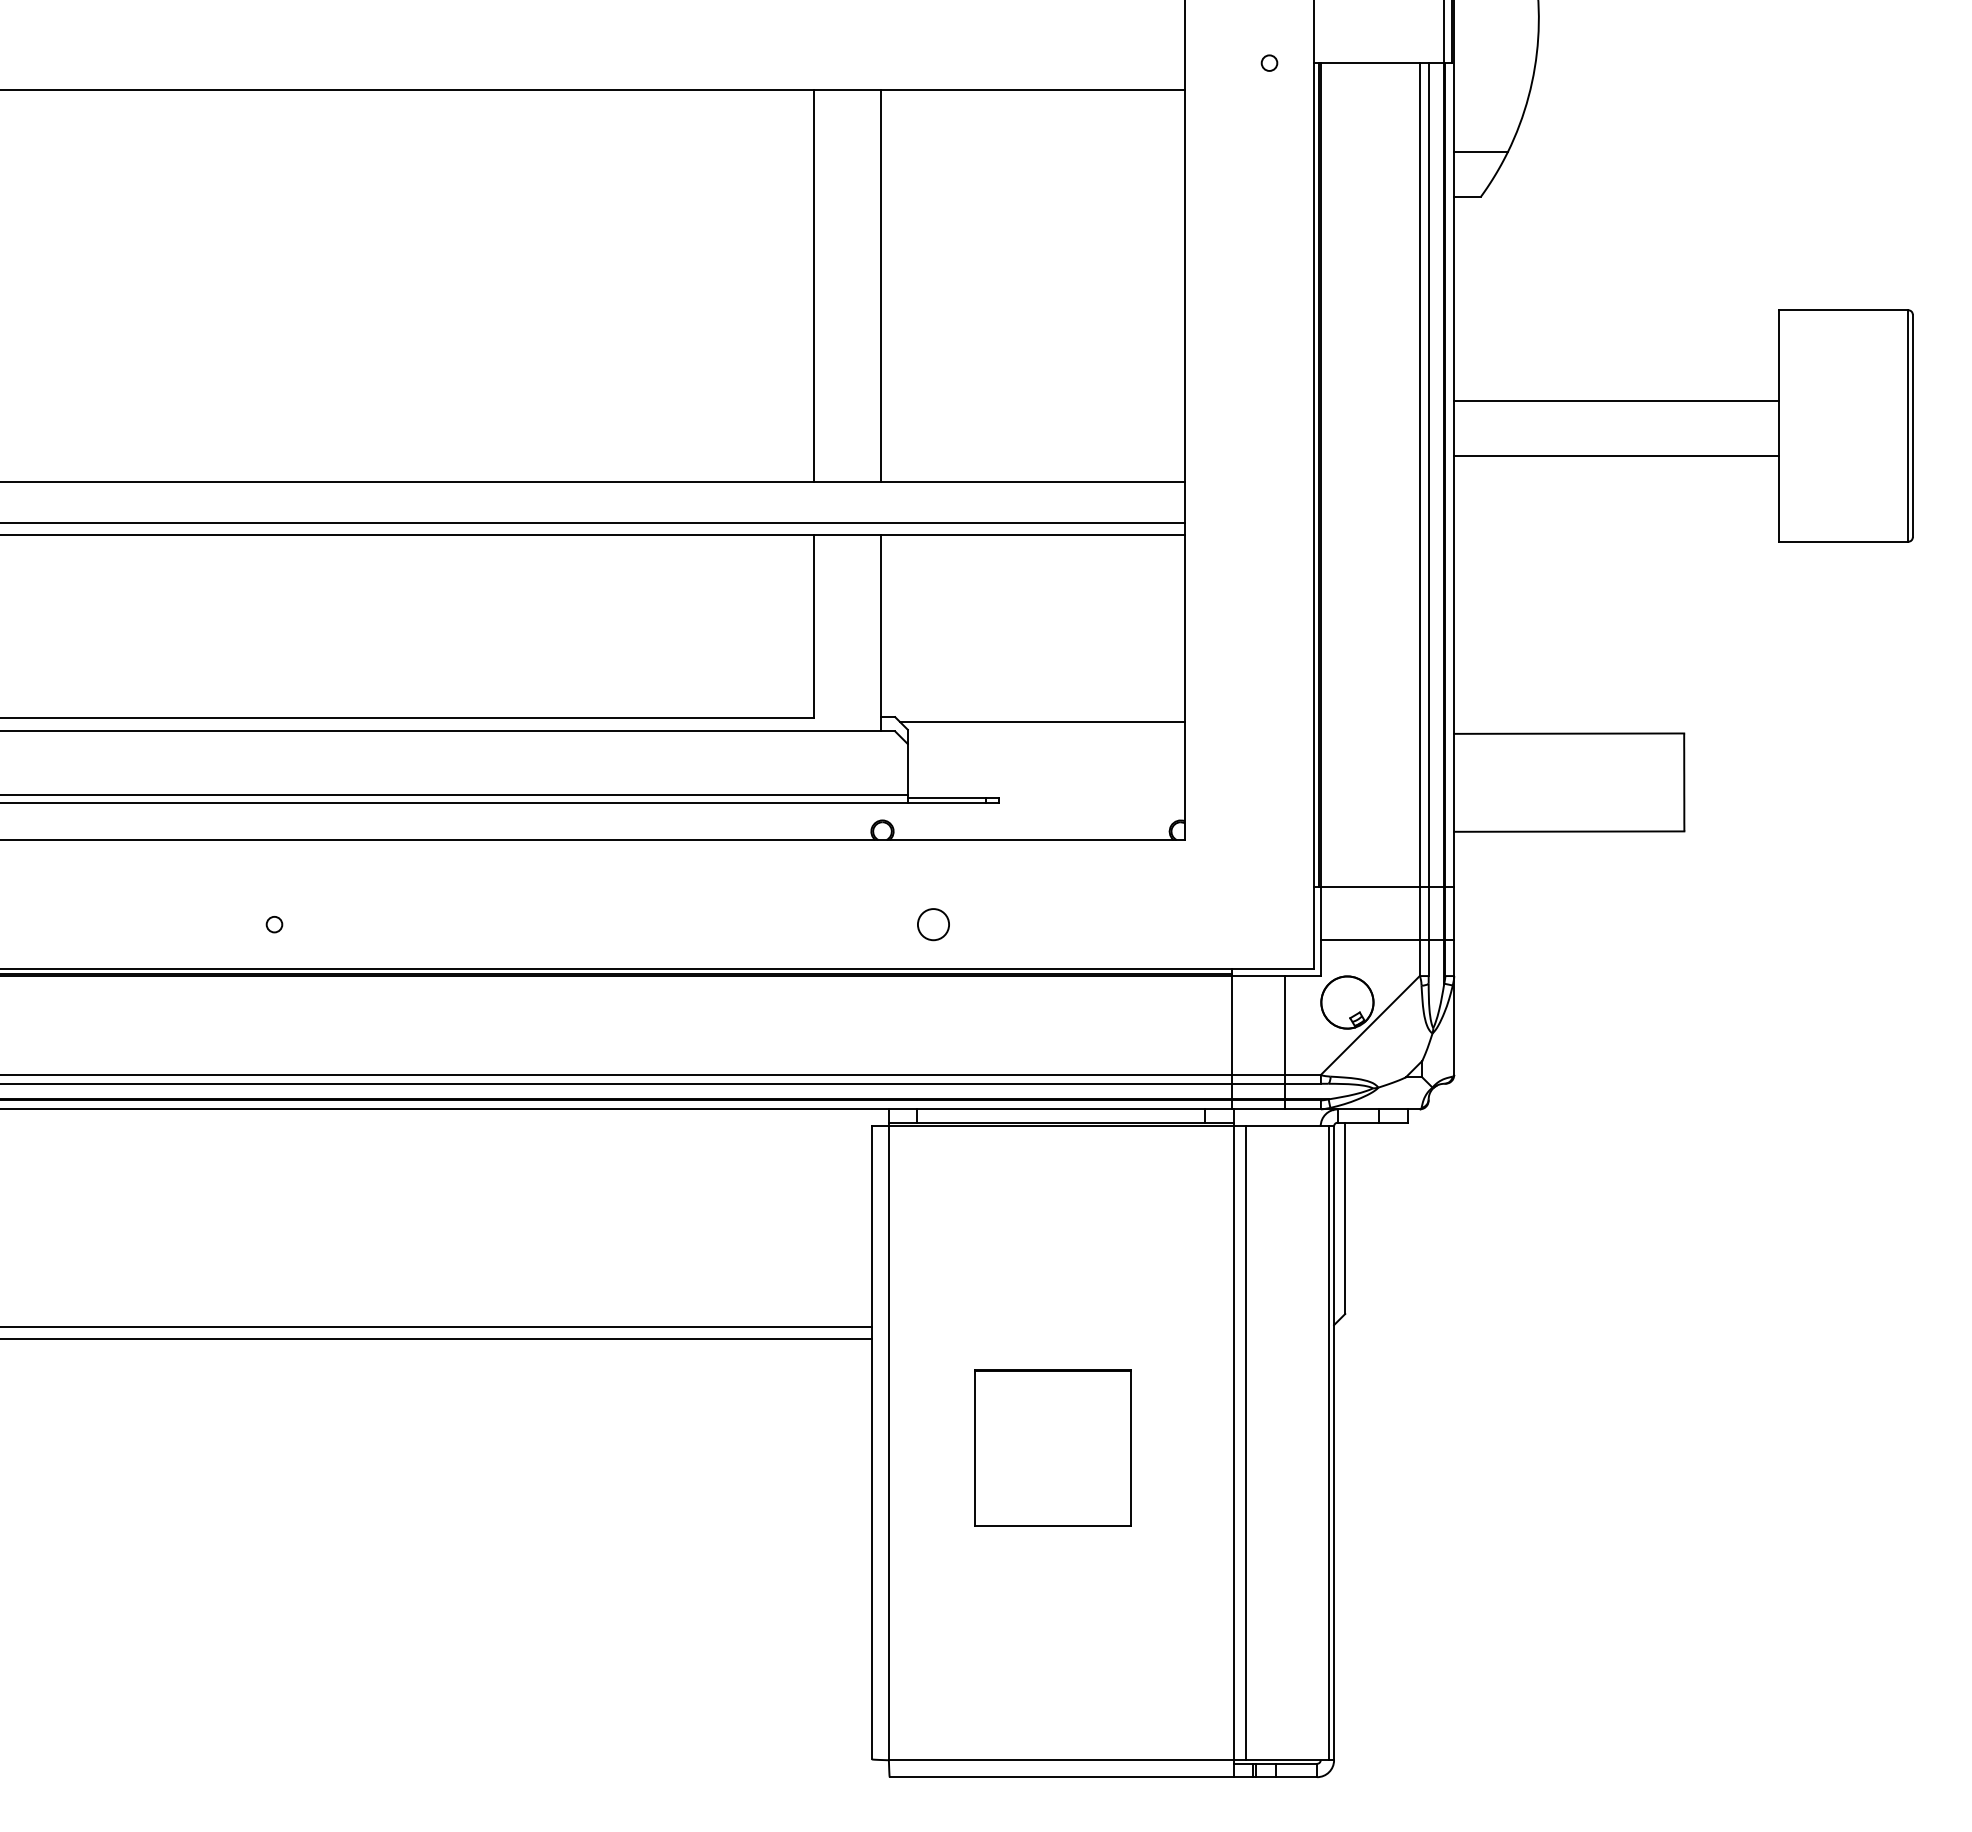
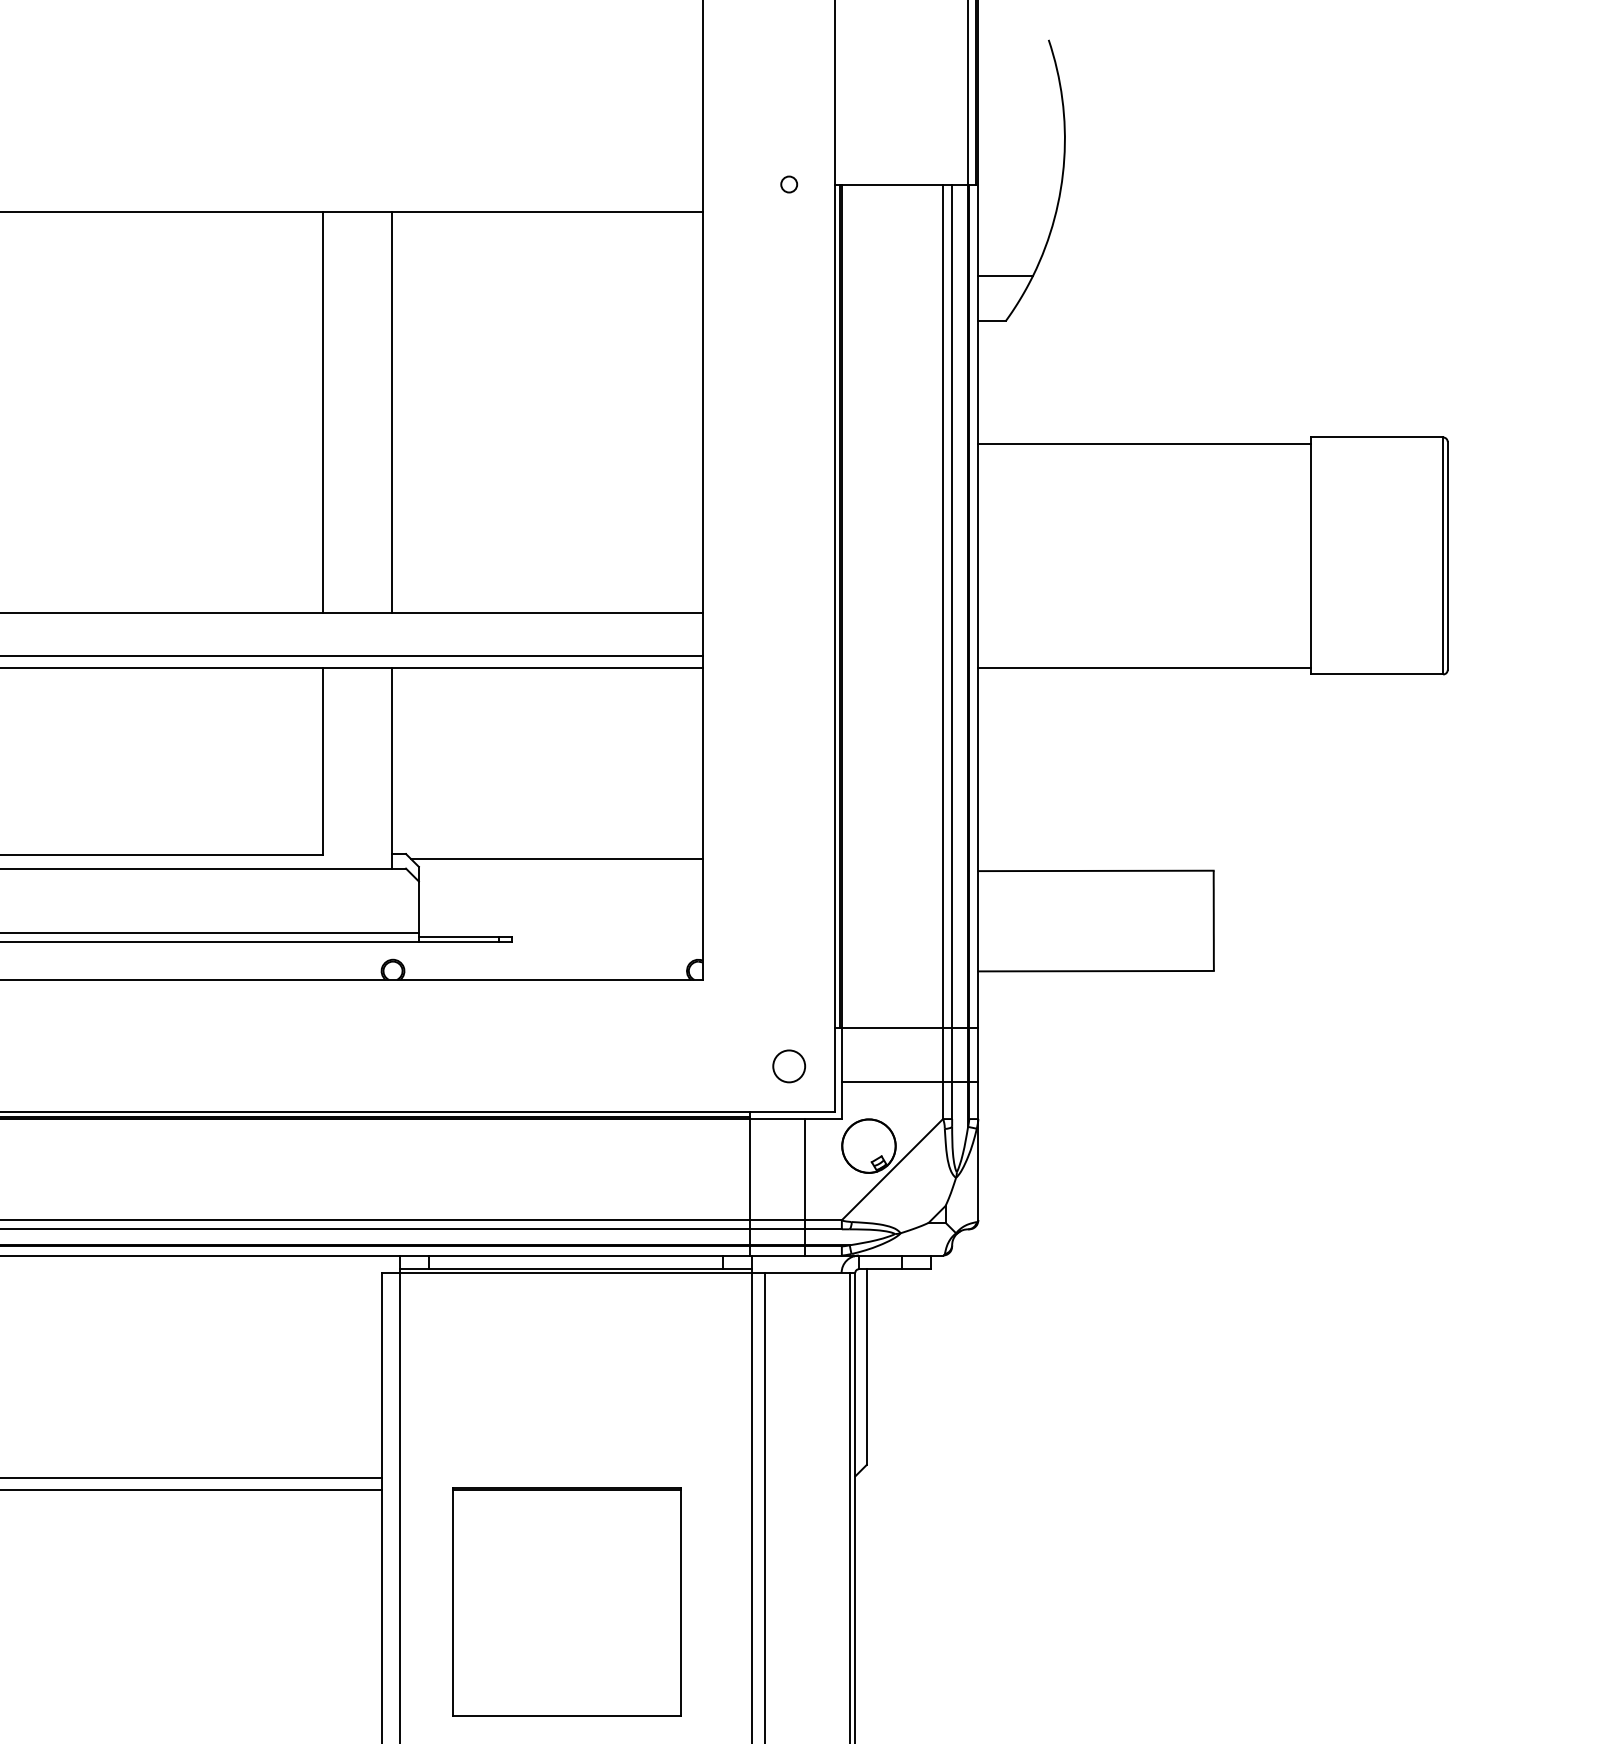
line: (1616, 400) -> (1144, 443), moved
line: (1616, 456) -> (1144, 668), moved
circle: (933, 924) -> (789, 1066), moved
part: (1052, 1447) -> (567, 1601), size x1.43

